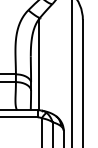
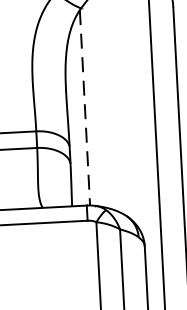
line: (39, 64) -> (85, 107), solid -> dashed

